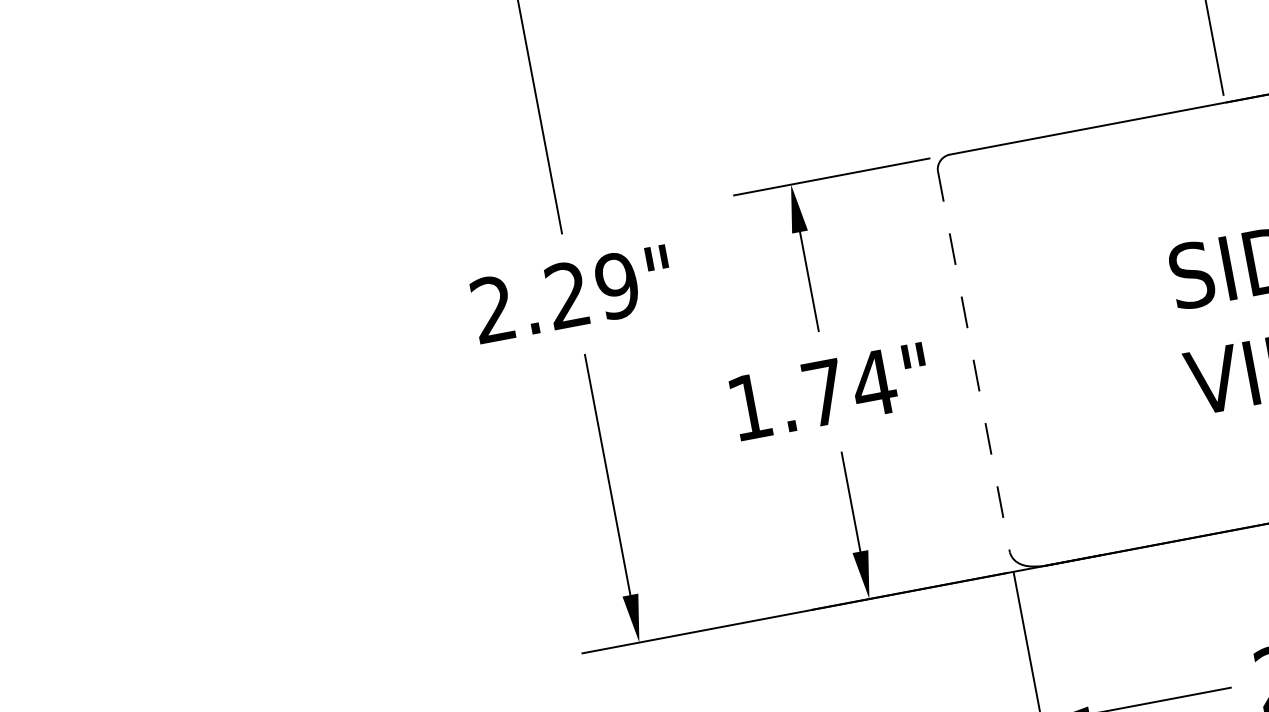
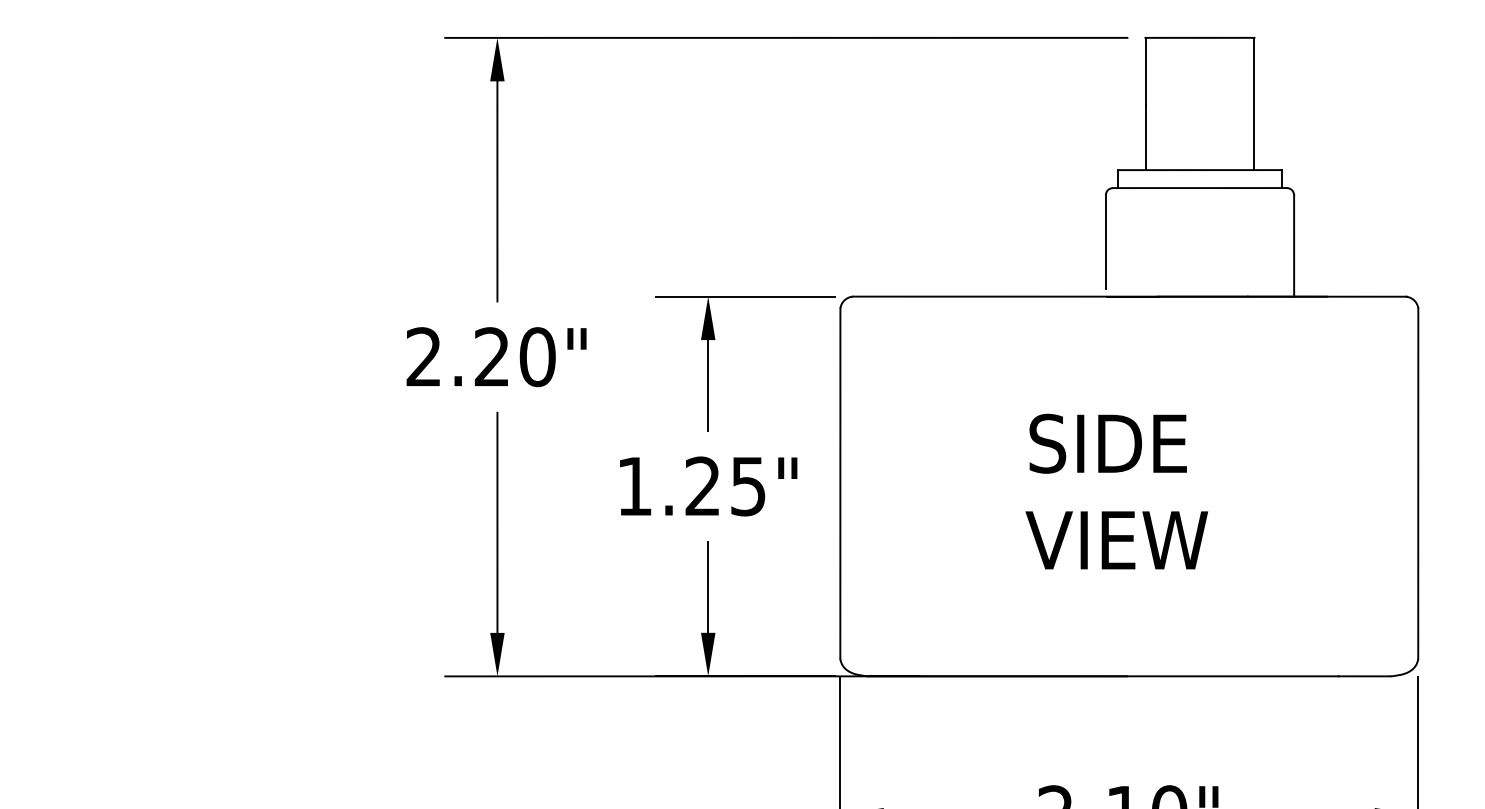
text: (617, 286) -> (537, 357), 2.29" -> 2.20"
line: (974, 362) -> (840, 484), dashed -> solid
text: (850, 388) -> (726, 486), 1.74" -> 1.25"

